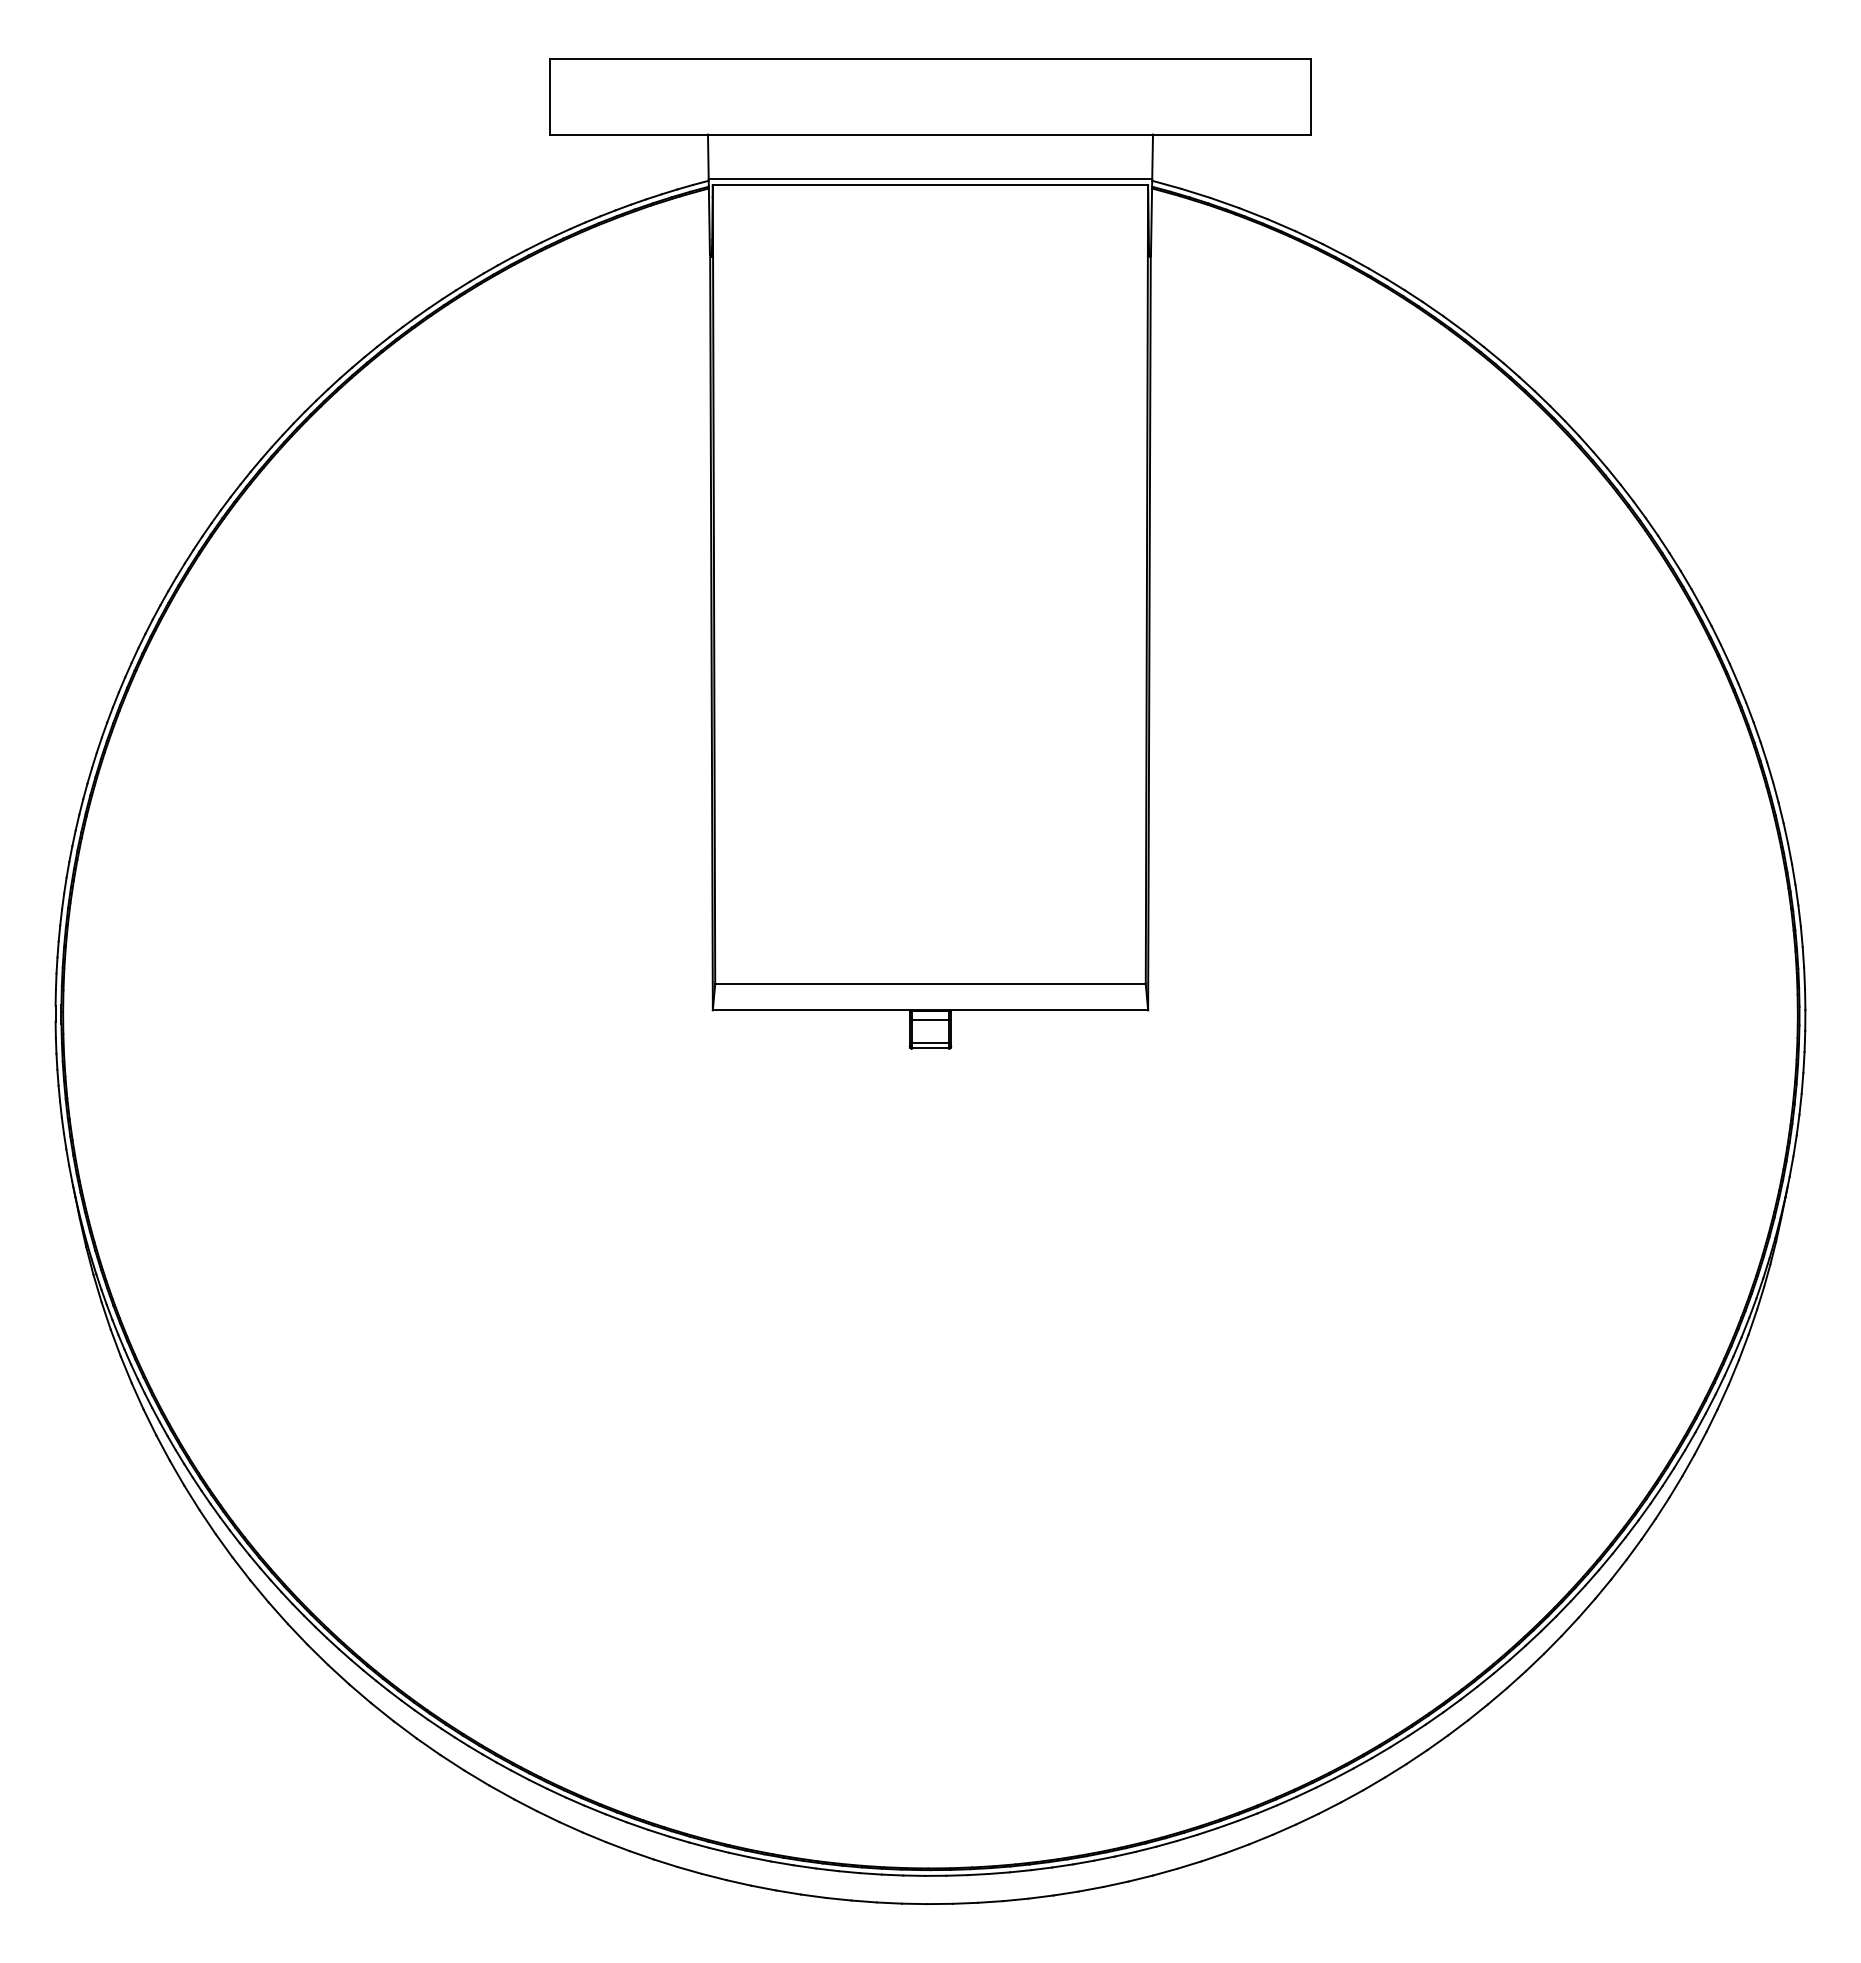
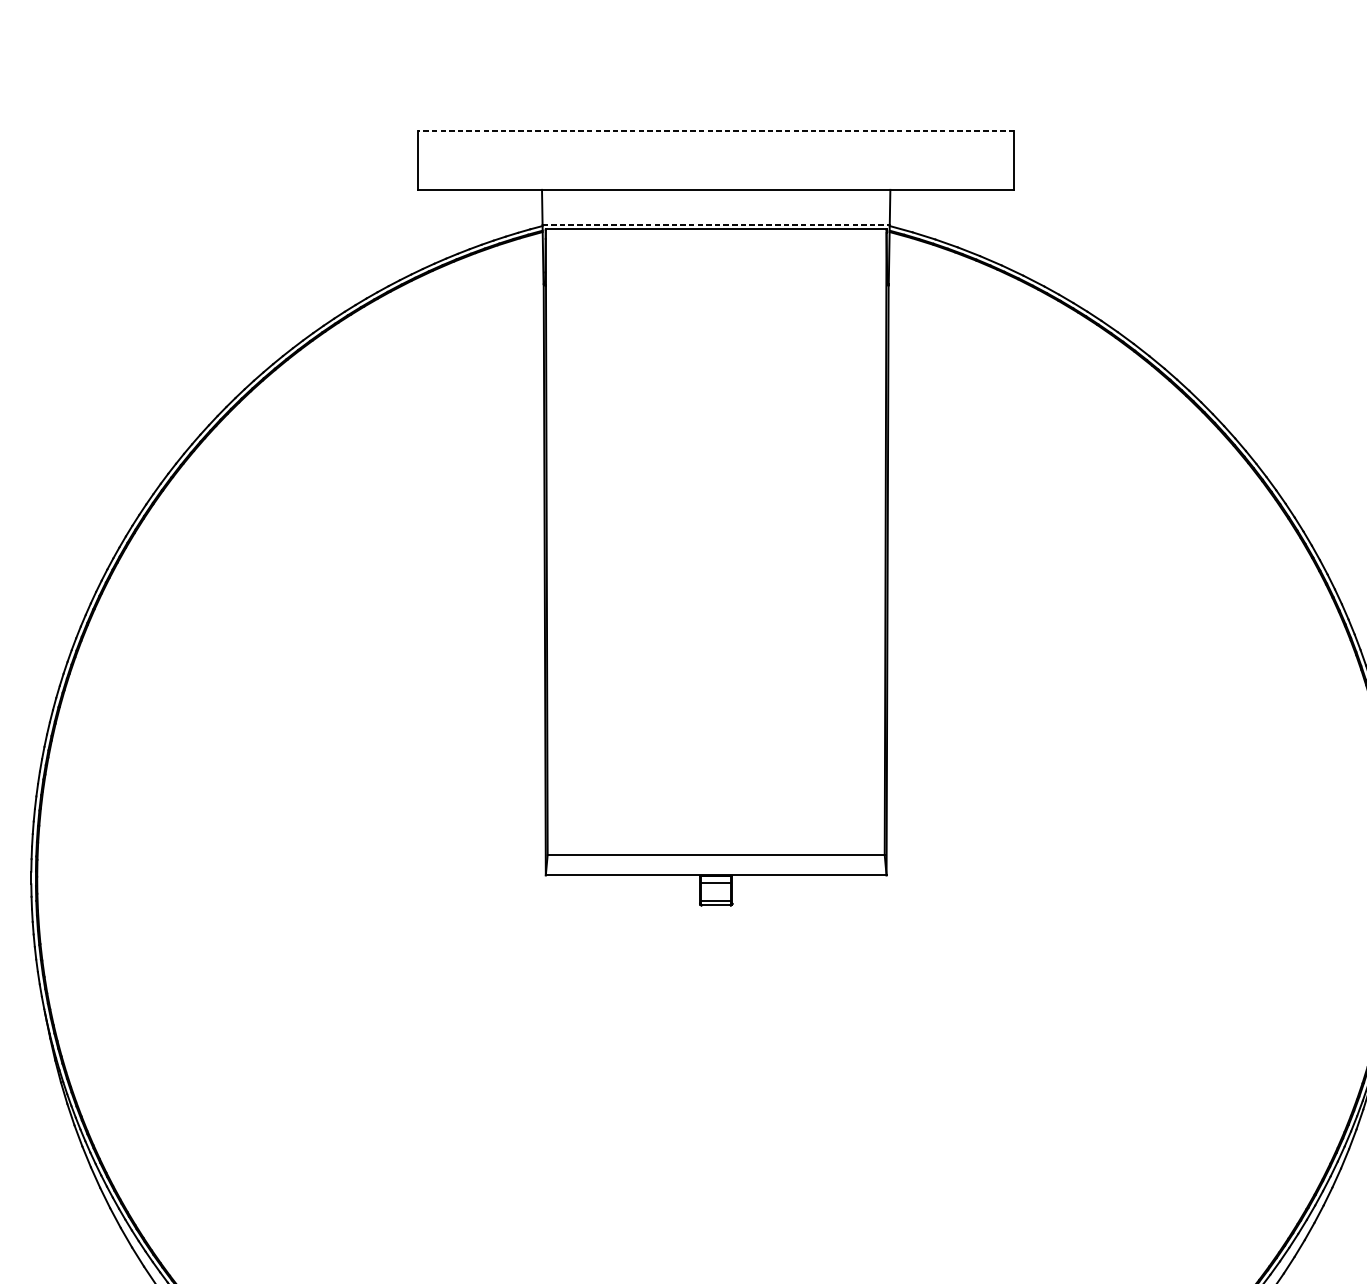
line: (930, 58) -> (716, 130), solid -> dashed
line: (930, 179) -> (716, 225), solid -> dashed

